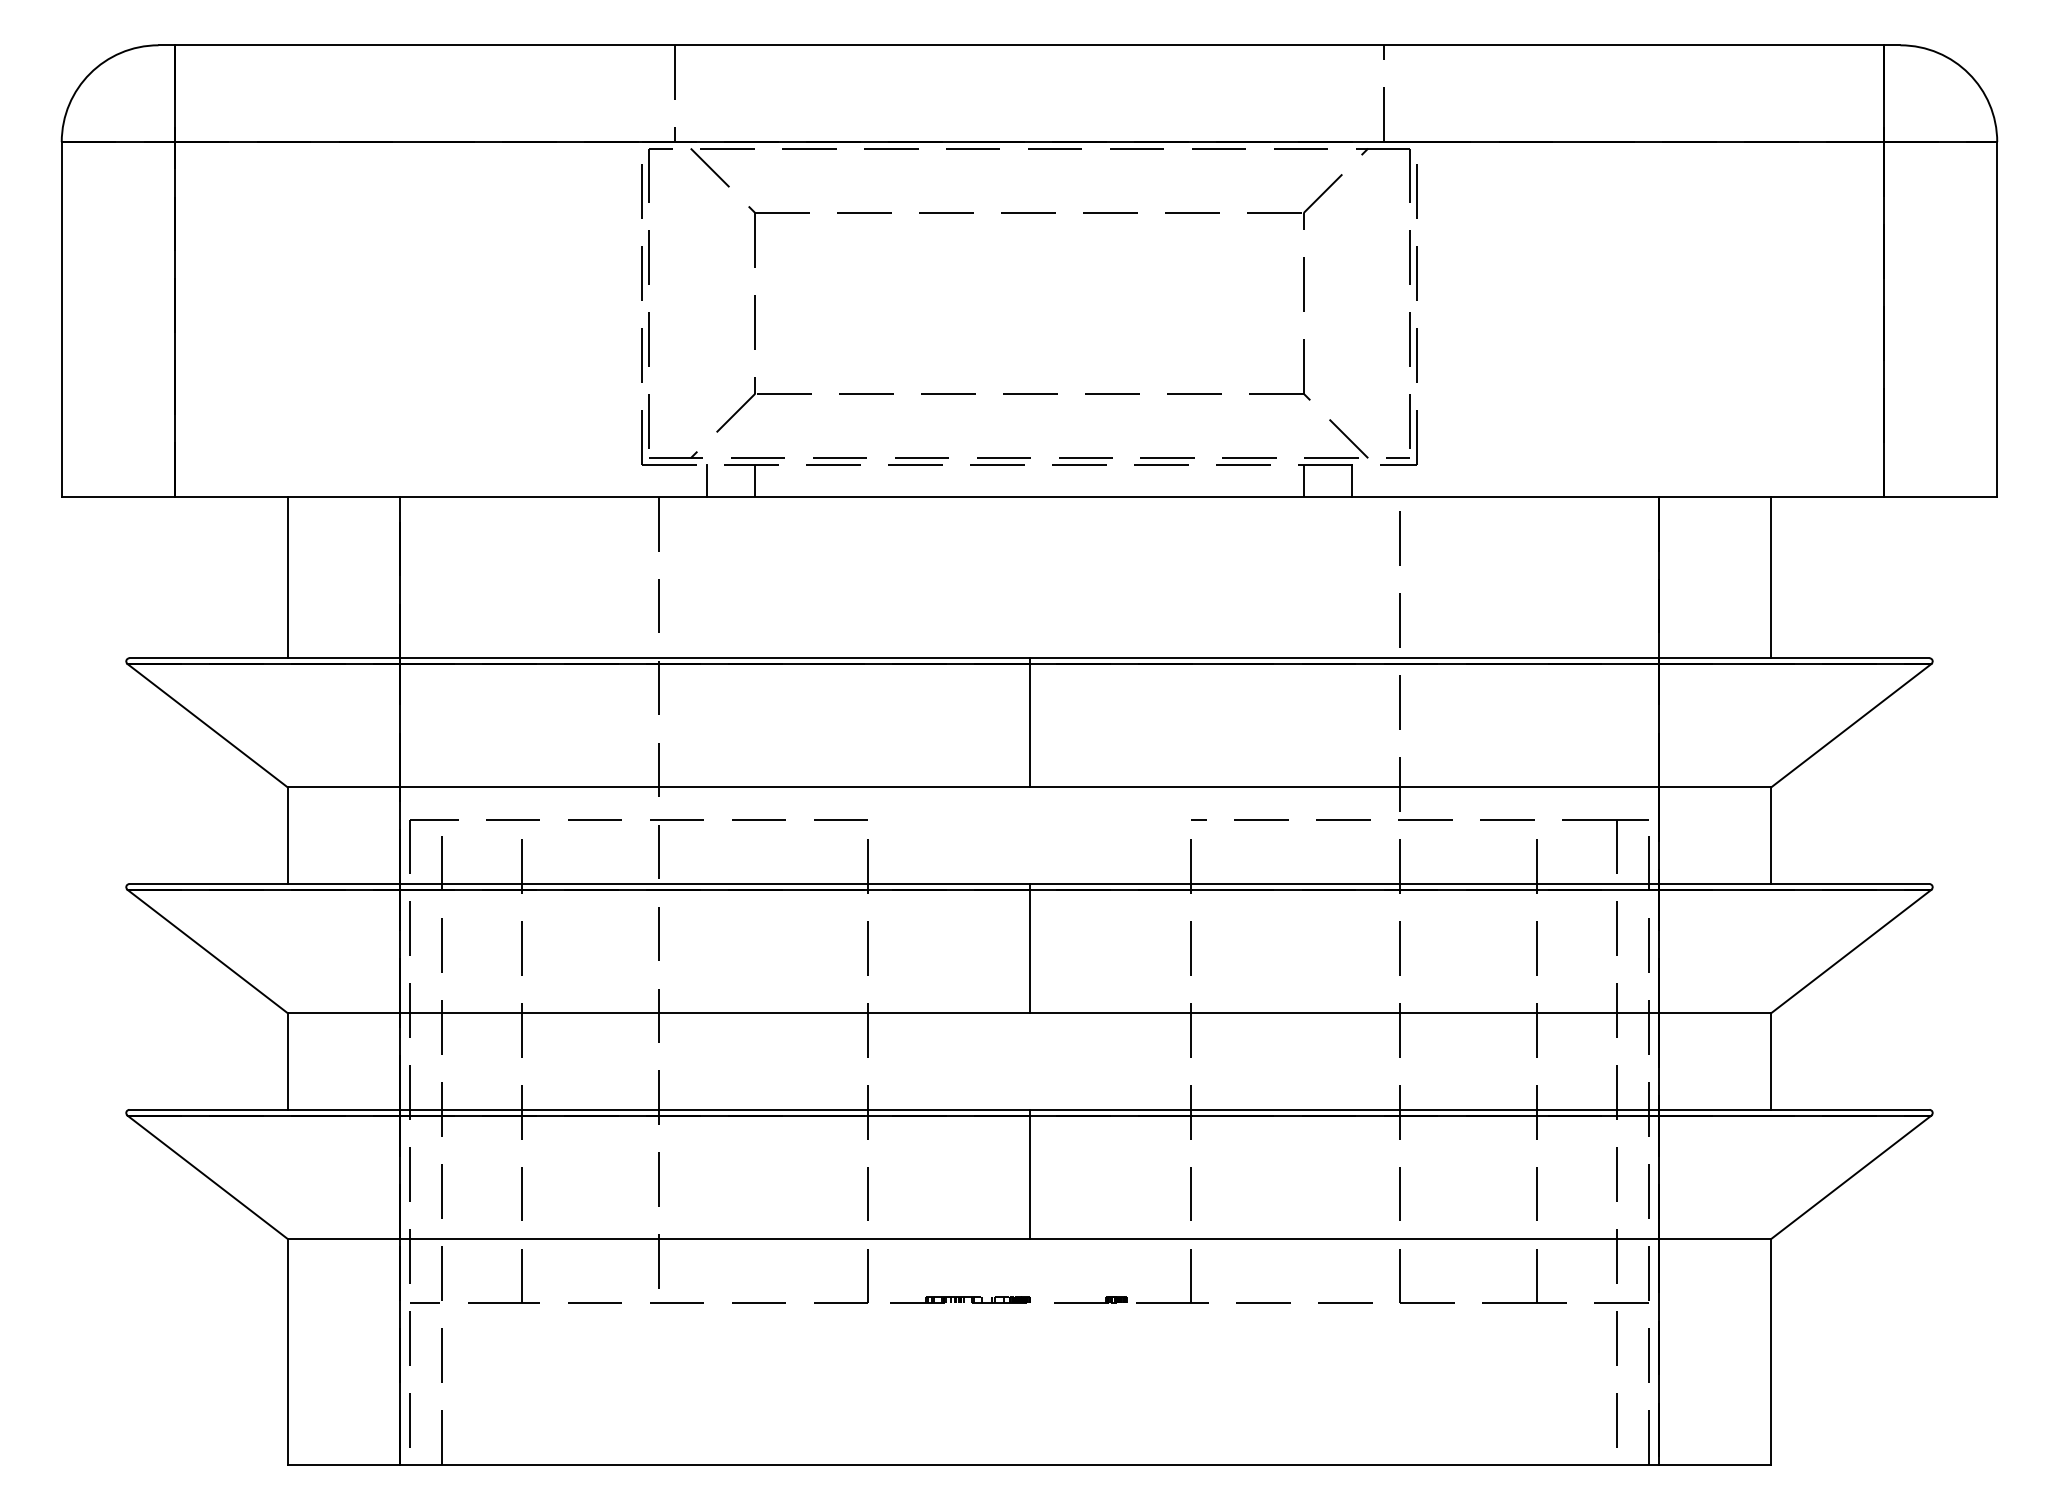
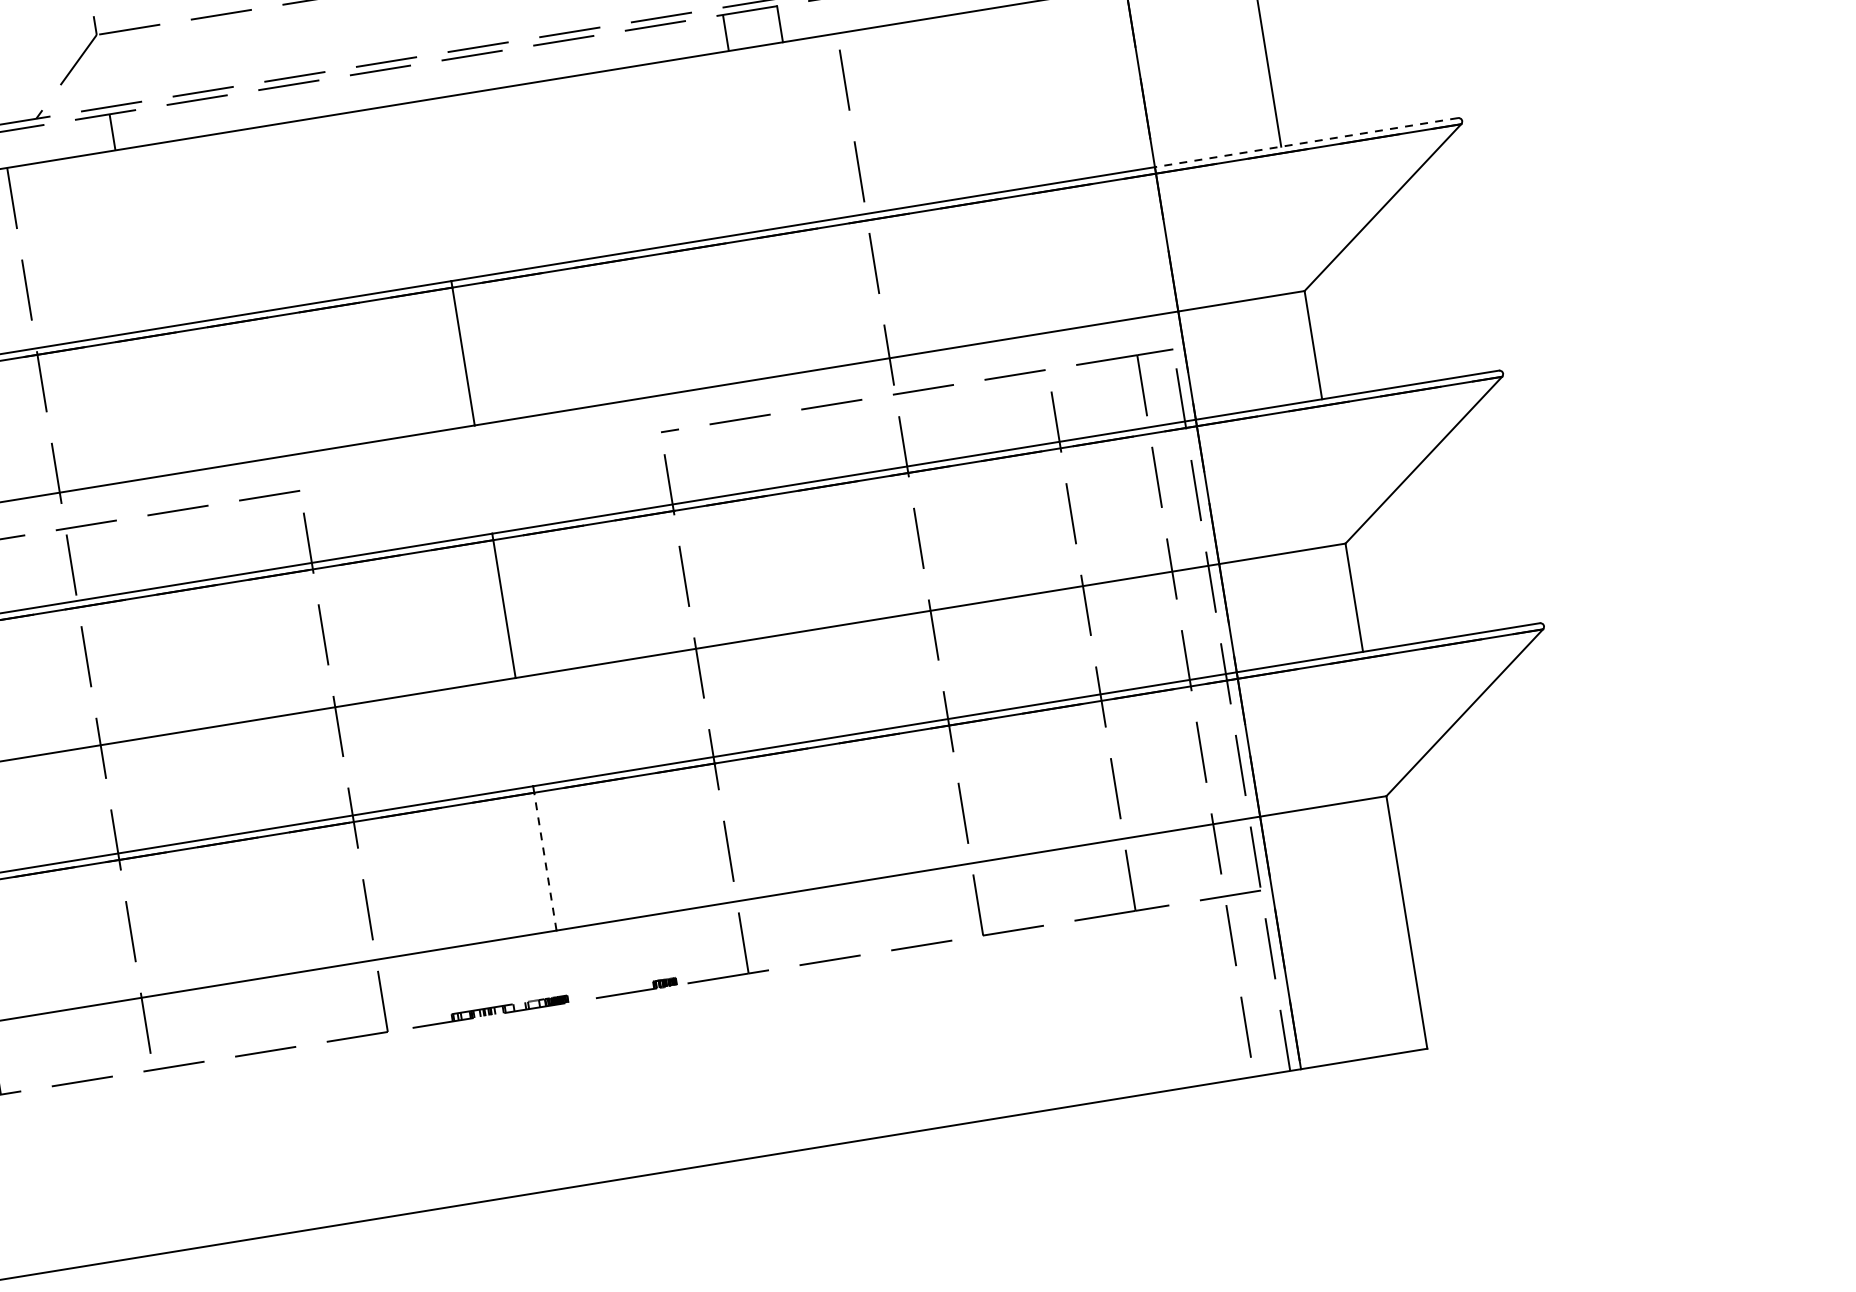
line: (706, 480) -> (57, 140), removed
line: (1793, 658) -> (1305, 143), solid -> dashed
line: (1029, 1177) -> (545, 861), solid -> dashed

